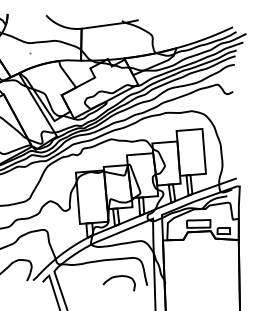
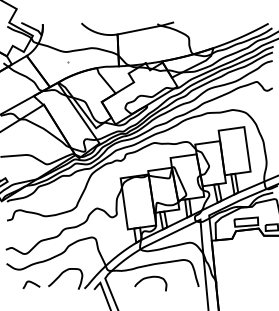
curve: (119, 277) -> (150, 278), moved

